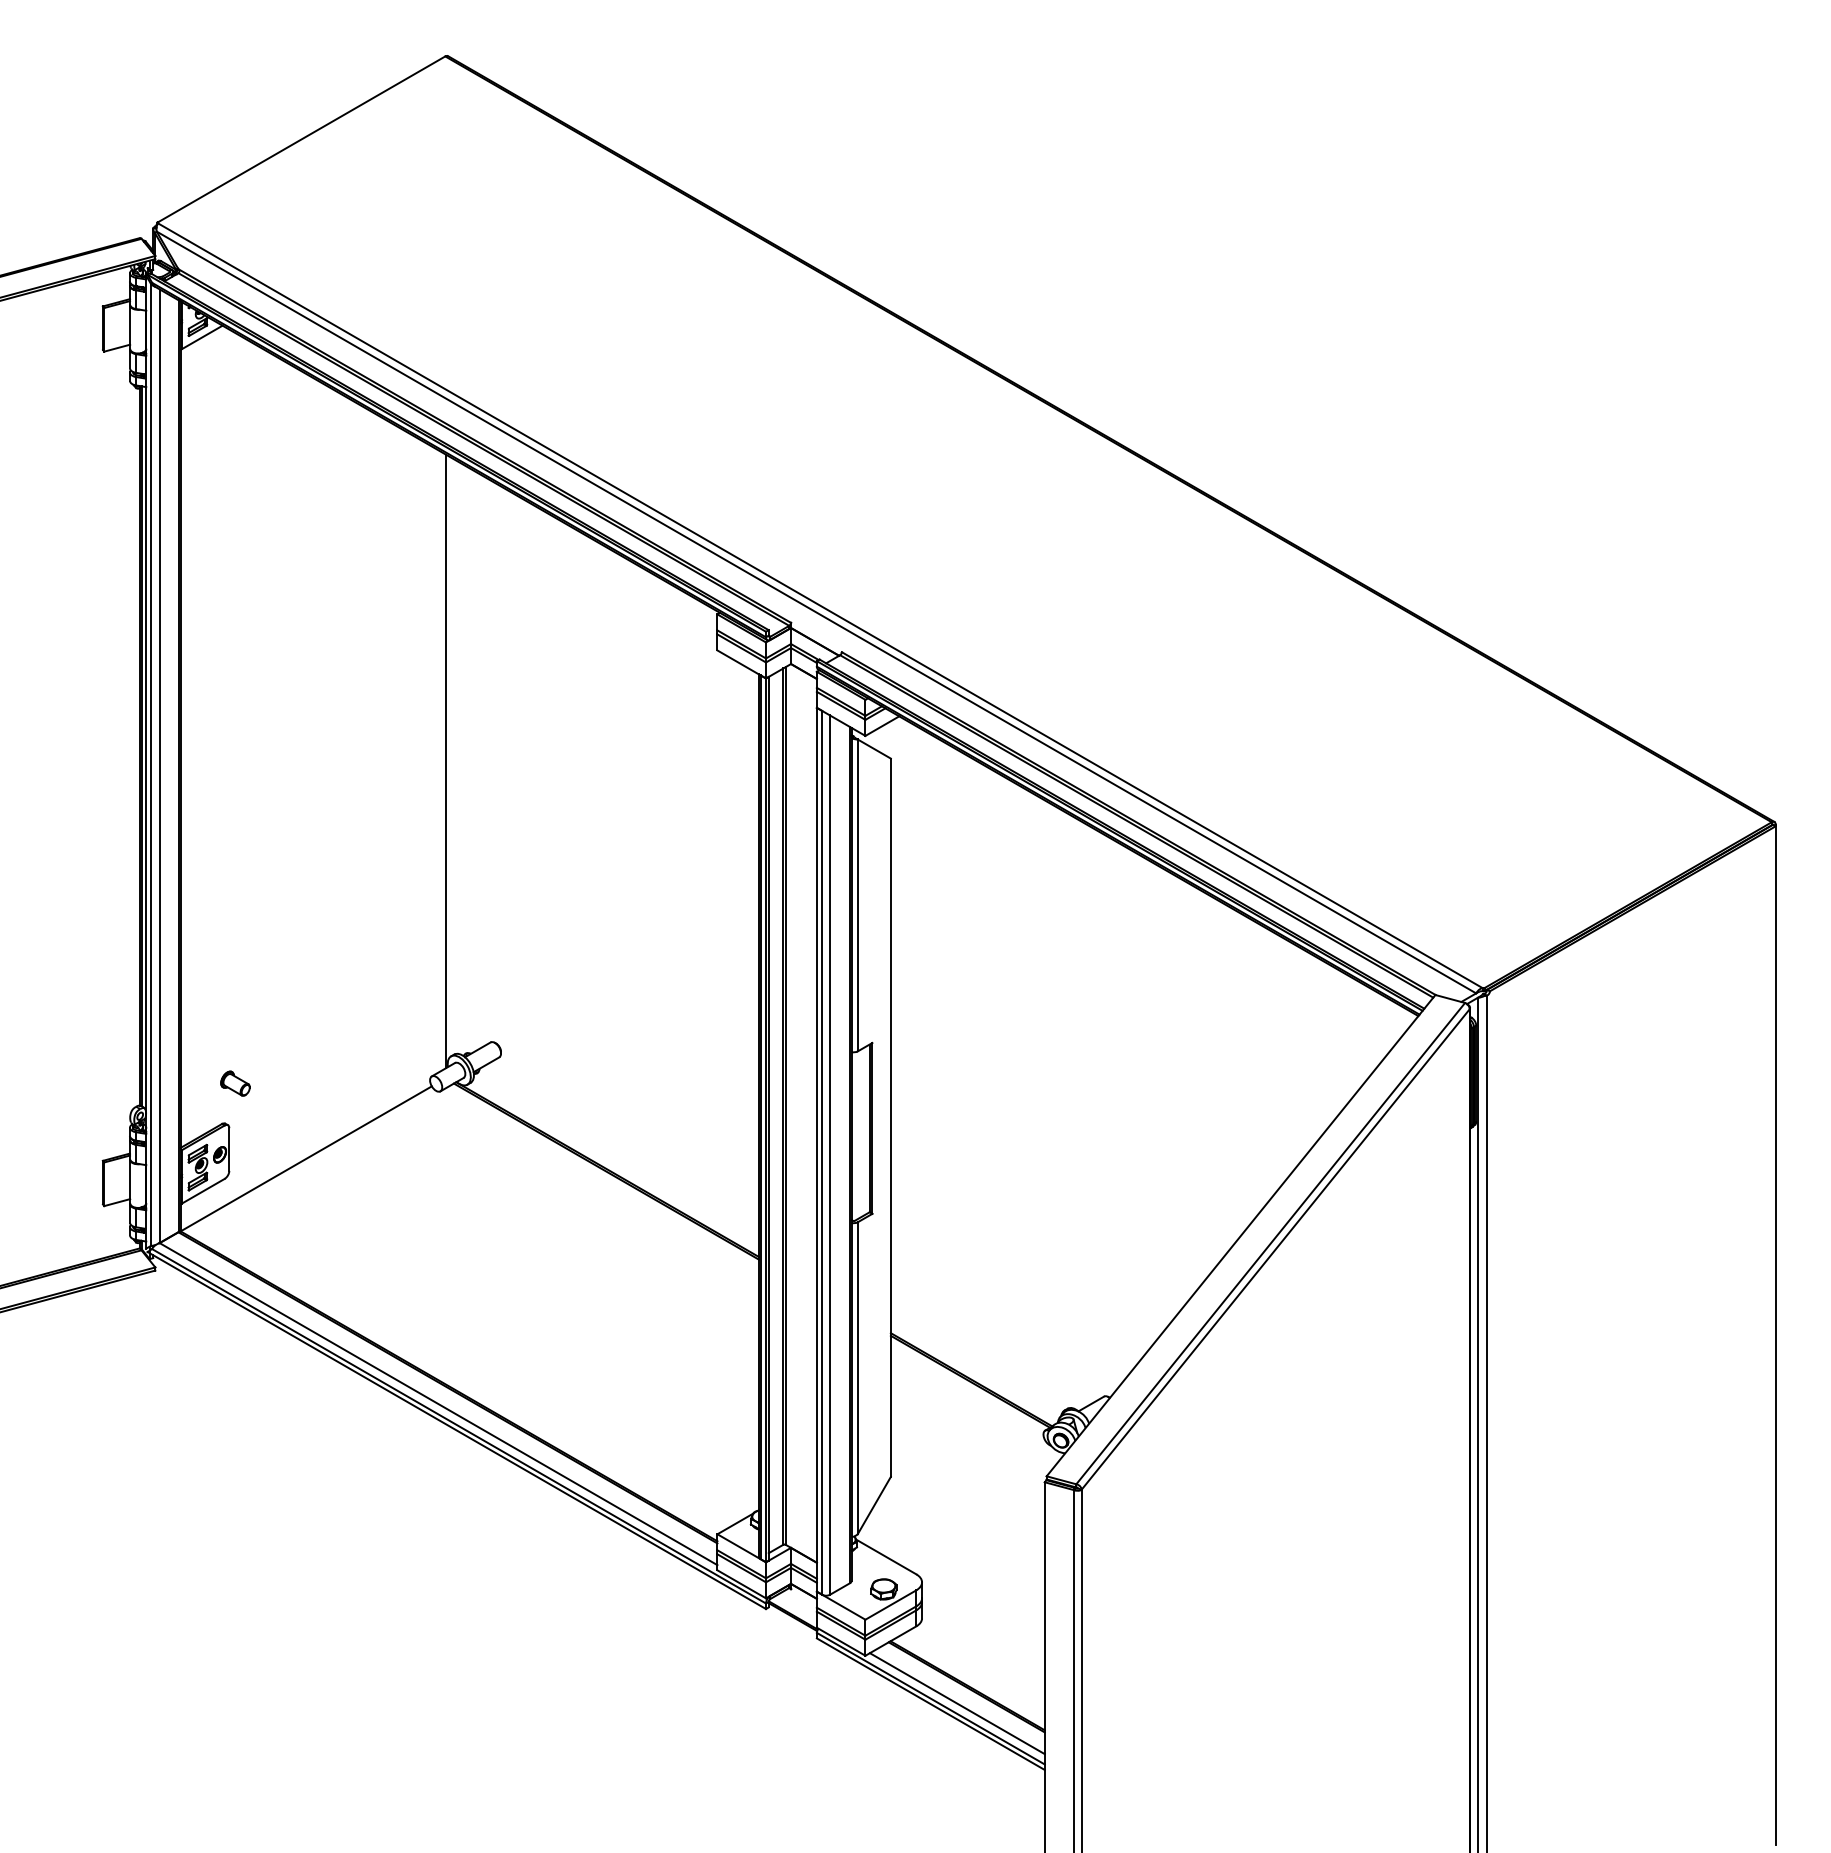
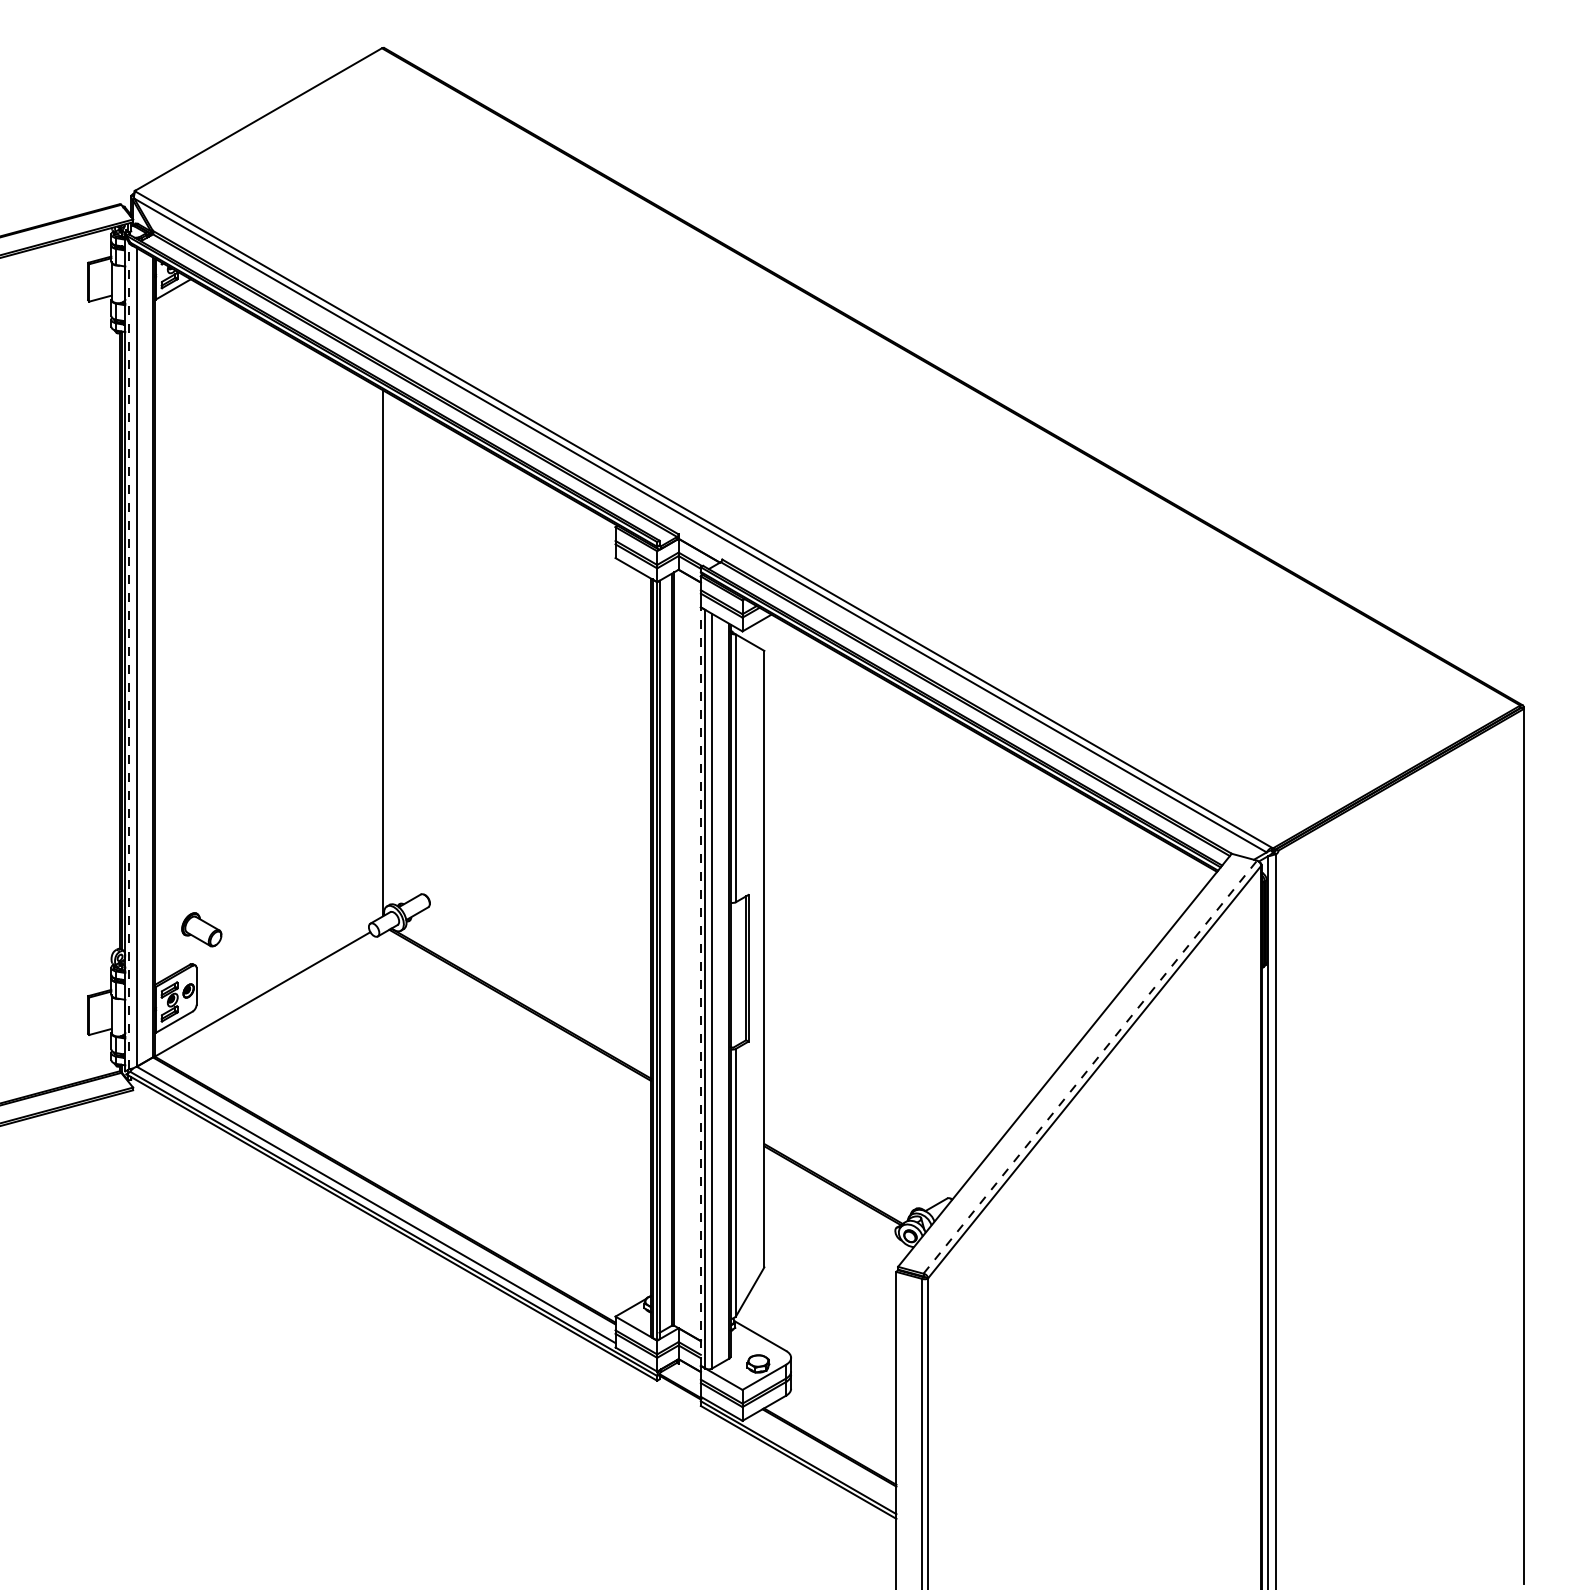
line: (151, 765) -> (129, 656), solid -> dashed
part: (235, 1083) -> (201, 929), size x1.6
line: (816, 1149) -> (700, 986), solid -> dashed
line: (1270, 1242) -> (1090, 1066), solid -> dashed
line: (957, 1703) -> (821, 1461), removed

